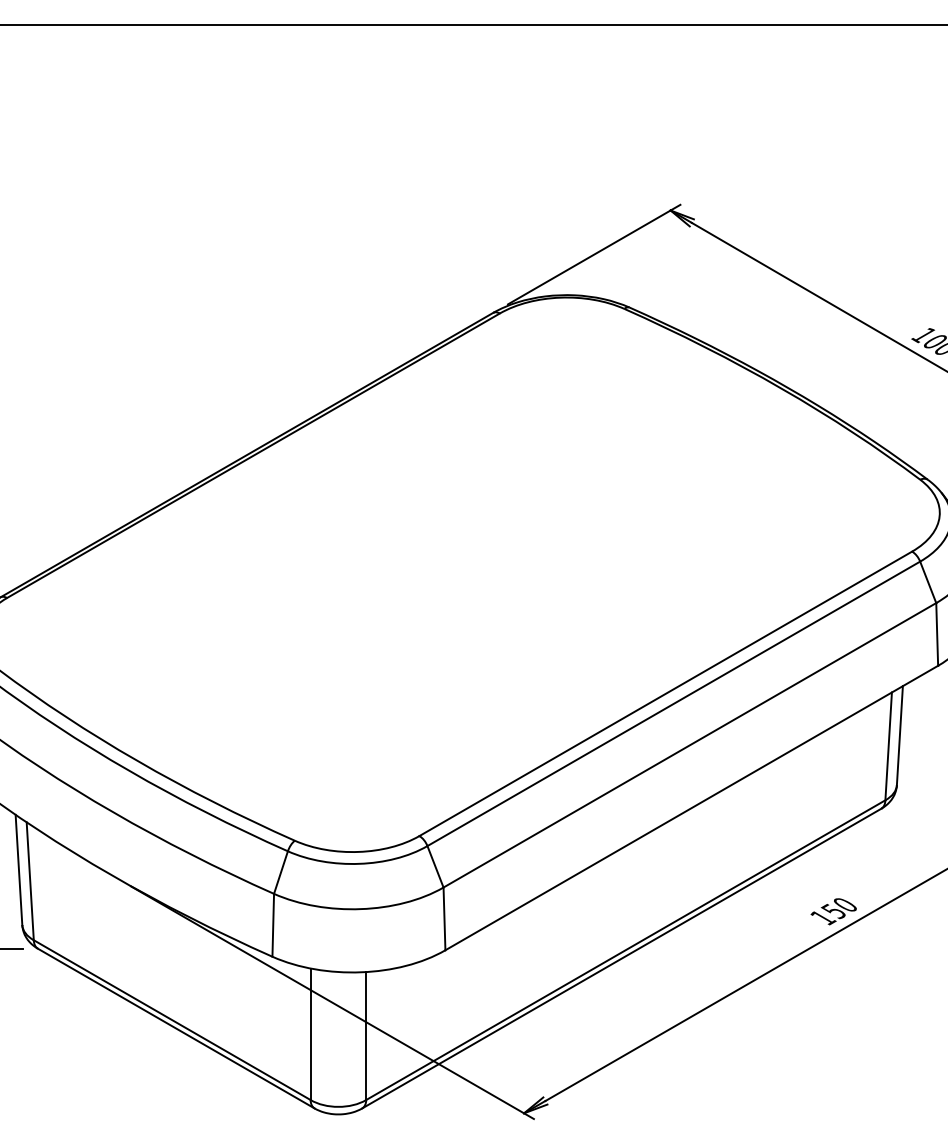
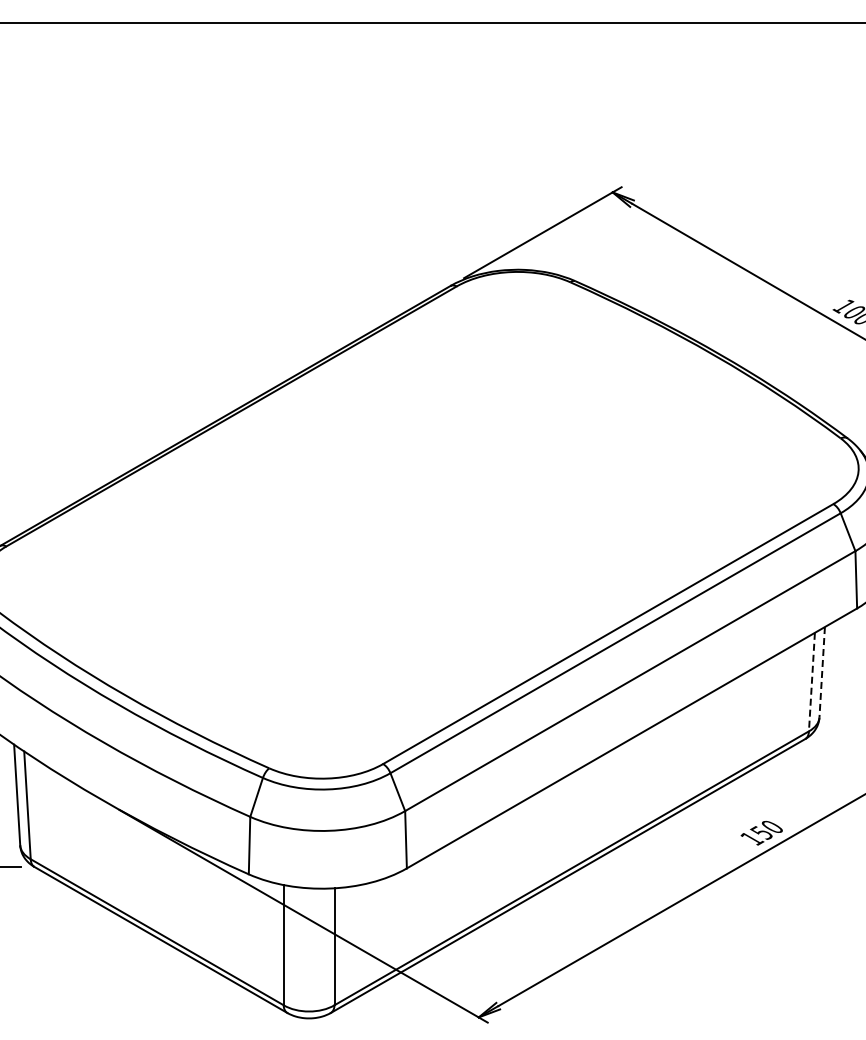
line: (900, 735) -> (822, 672), solid -> dashed
line: (888, 746) -> (811, 682), solid -> dashed

